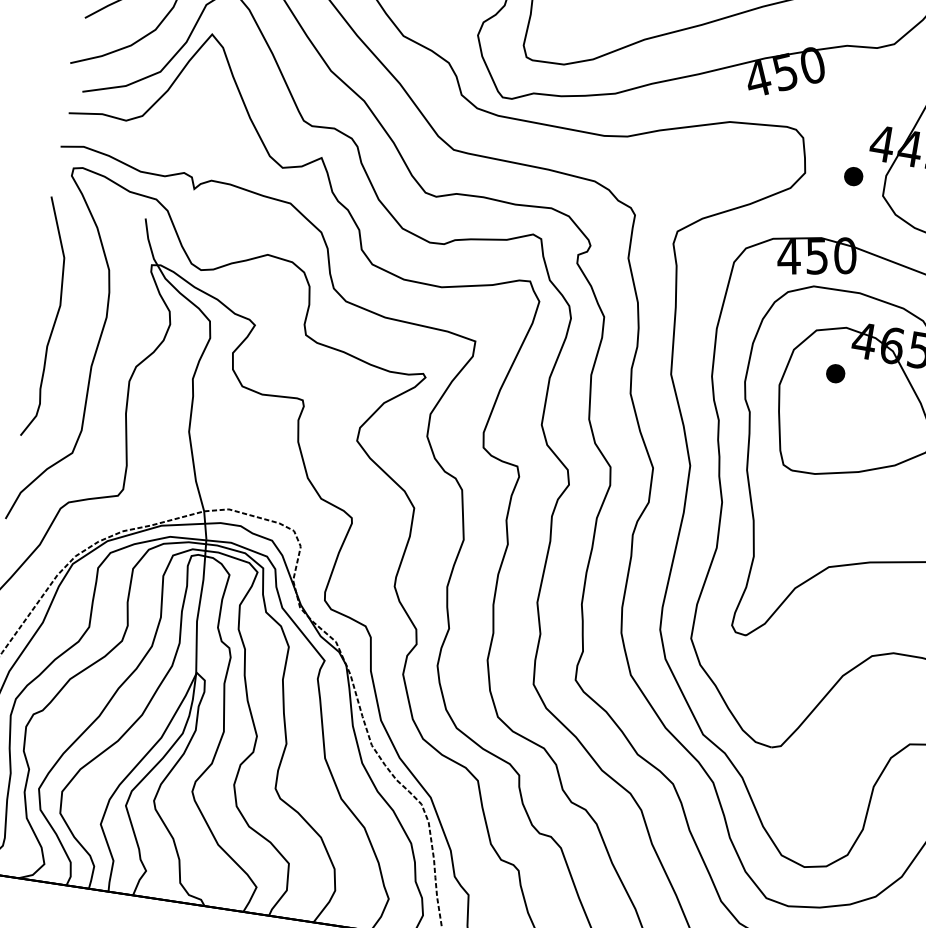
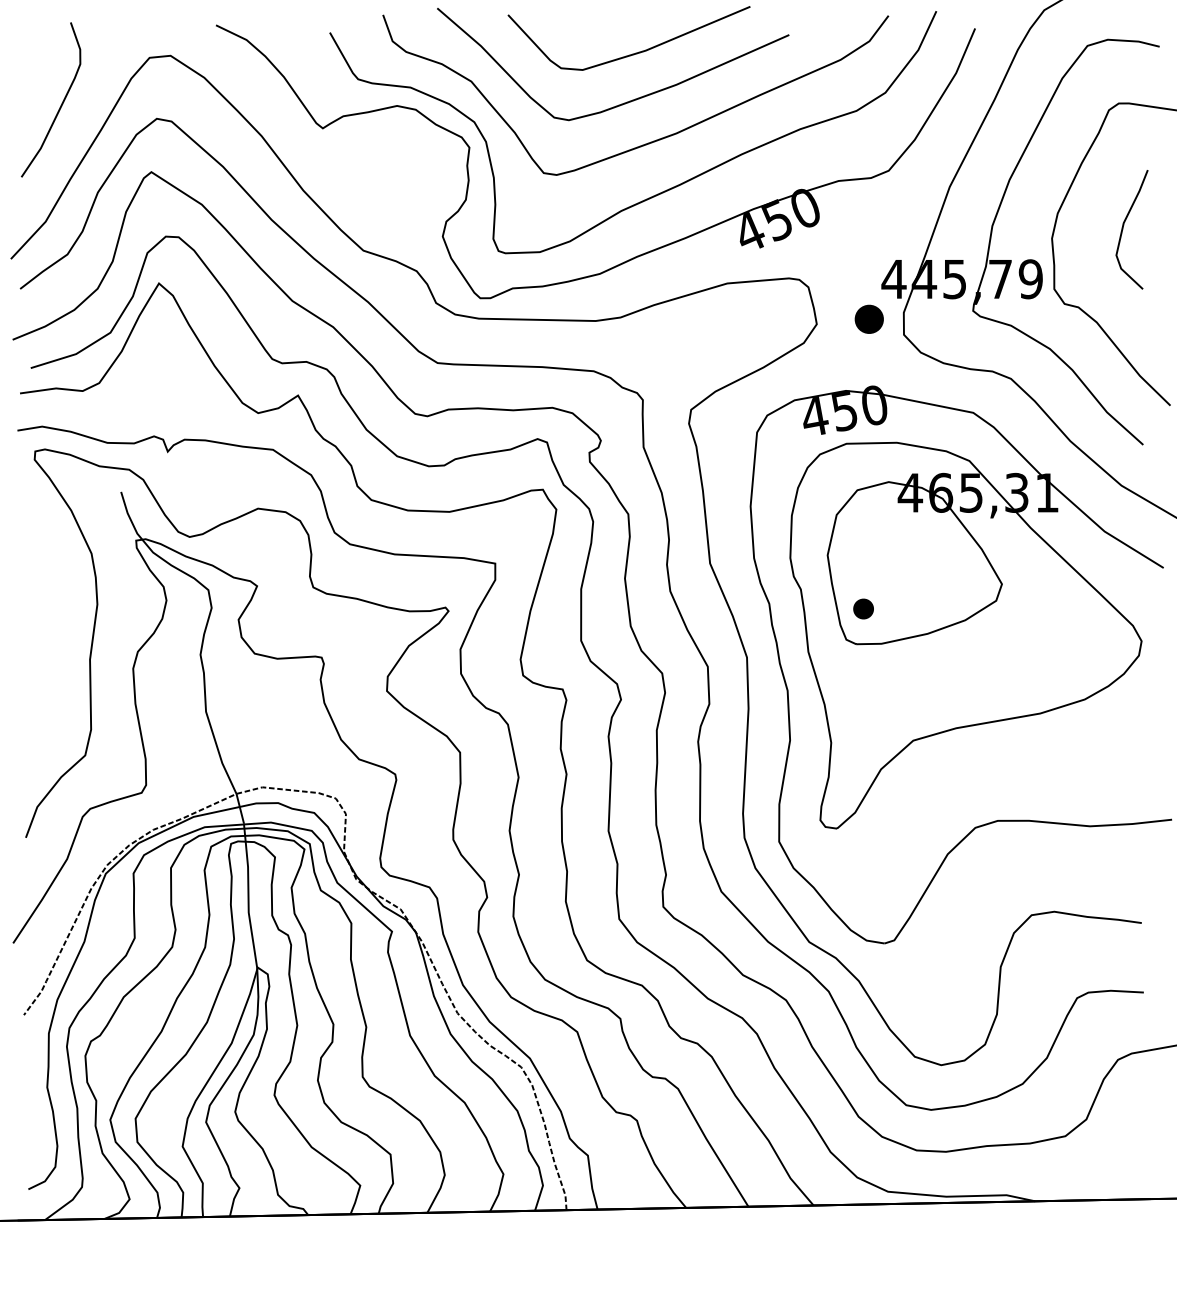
part: (853, 176) -> (868, 319), size x1.4
curve: (54, 318) -> (42, 615), removed
part: (835, 373) -> (863, 608), moved

